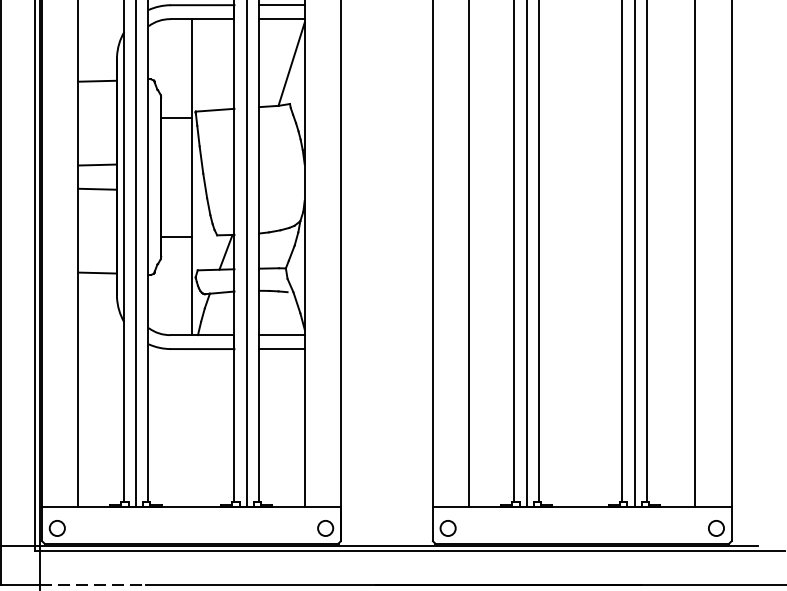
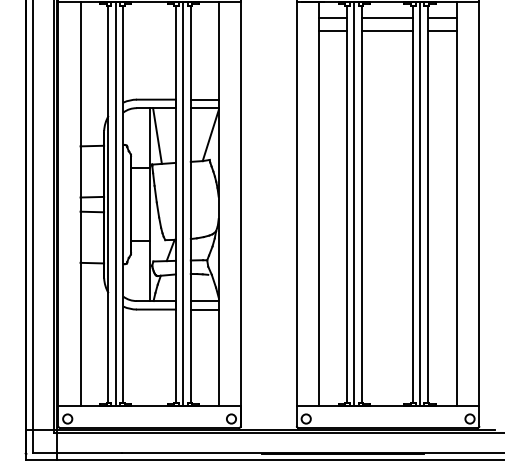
line: (204, 63) -> (157, 135), added
line: (94, 584) -> (90, 453), dashed -> solid

